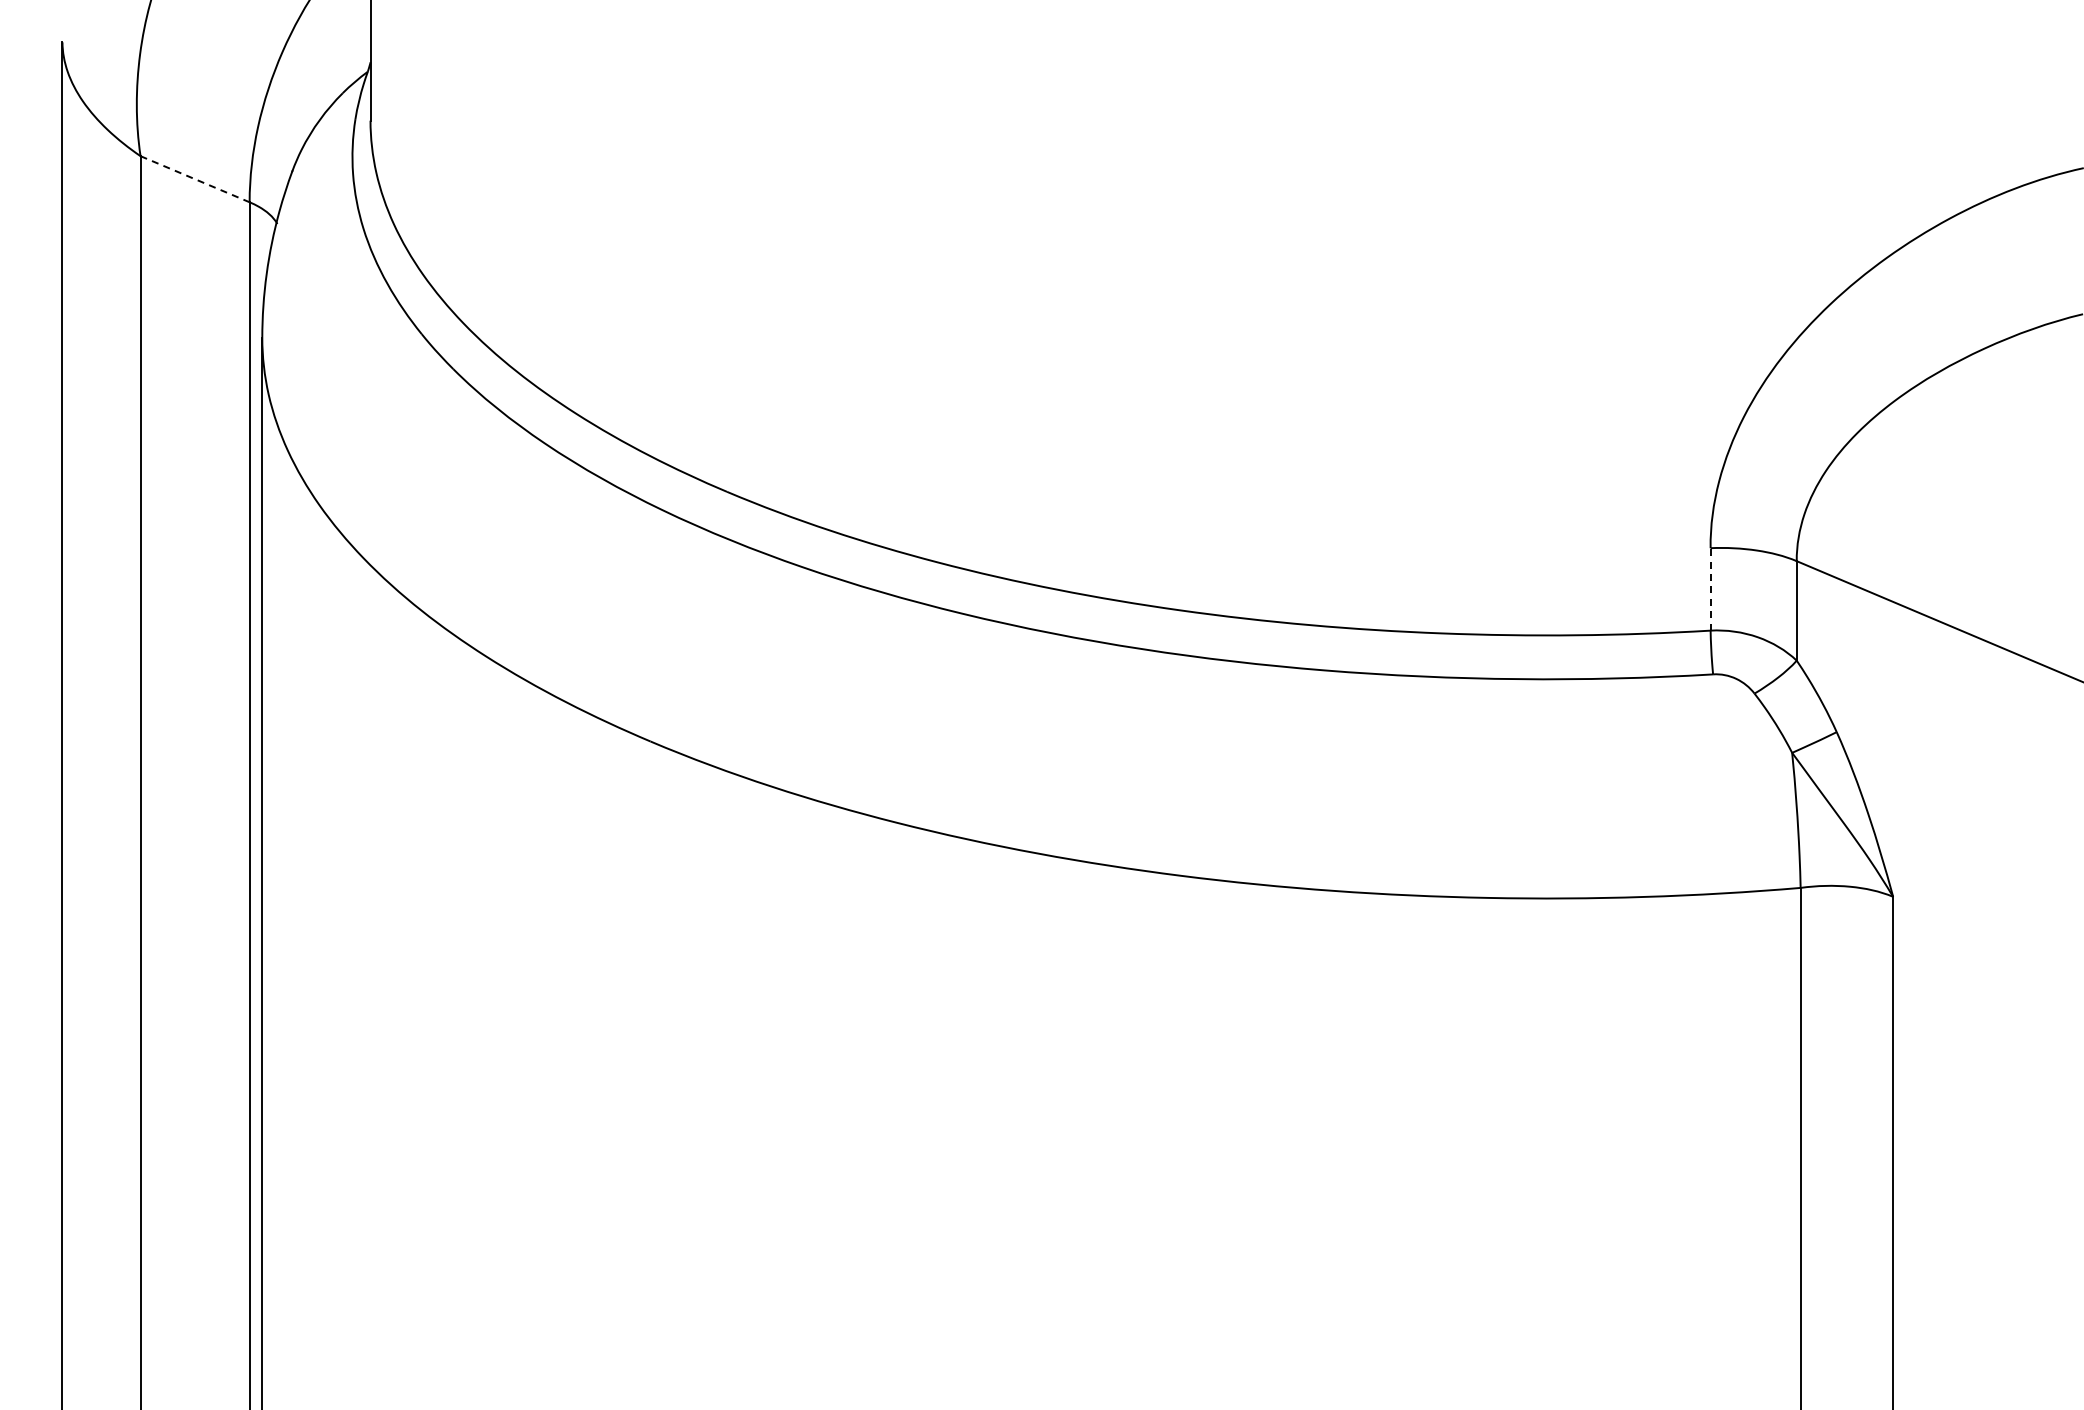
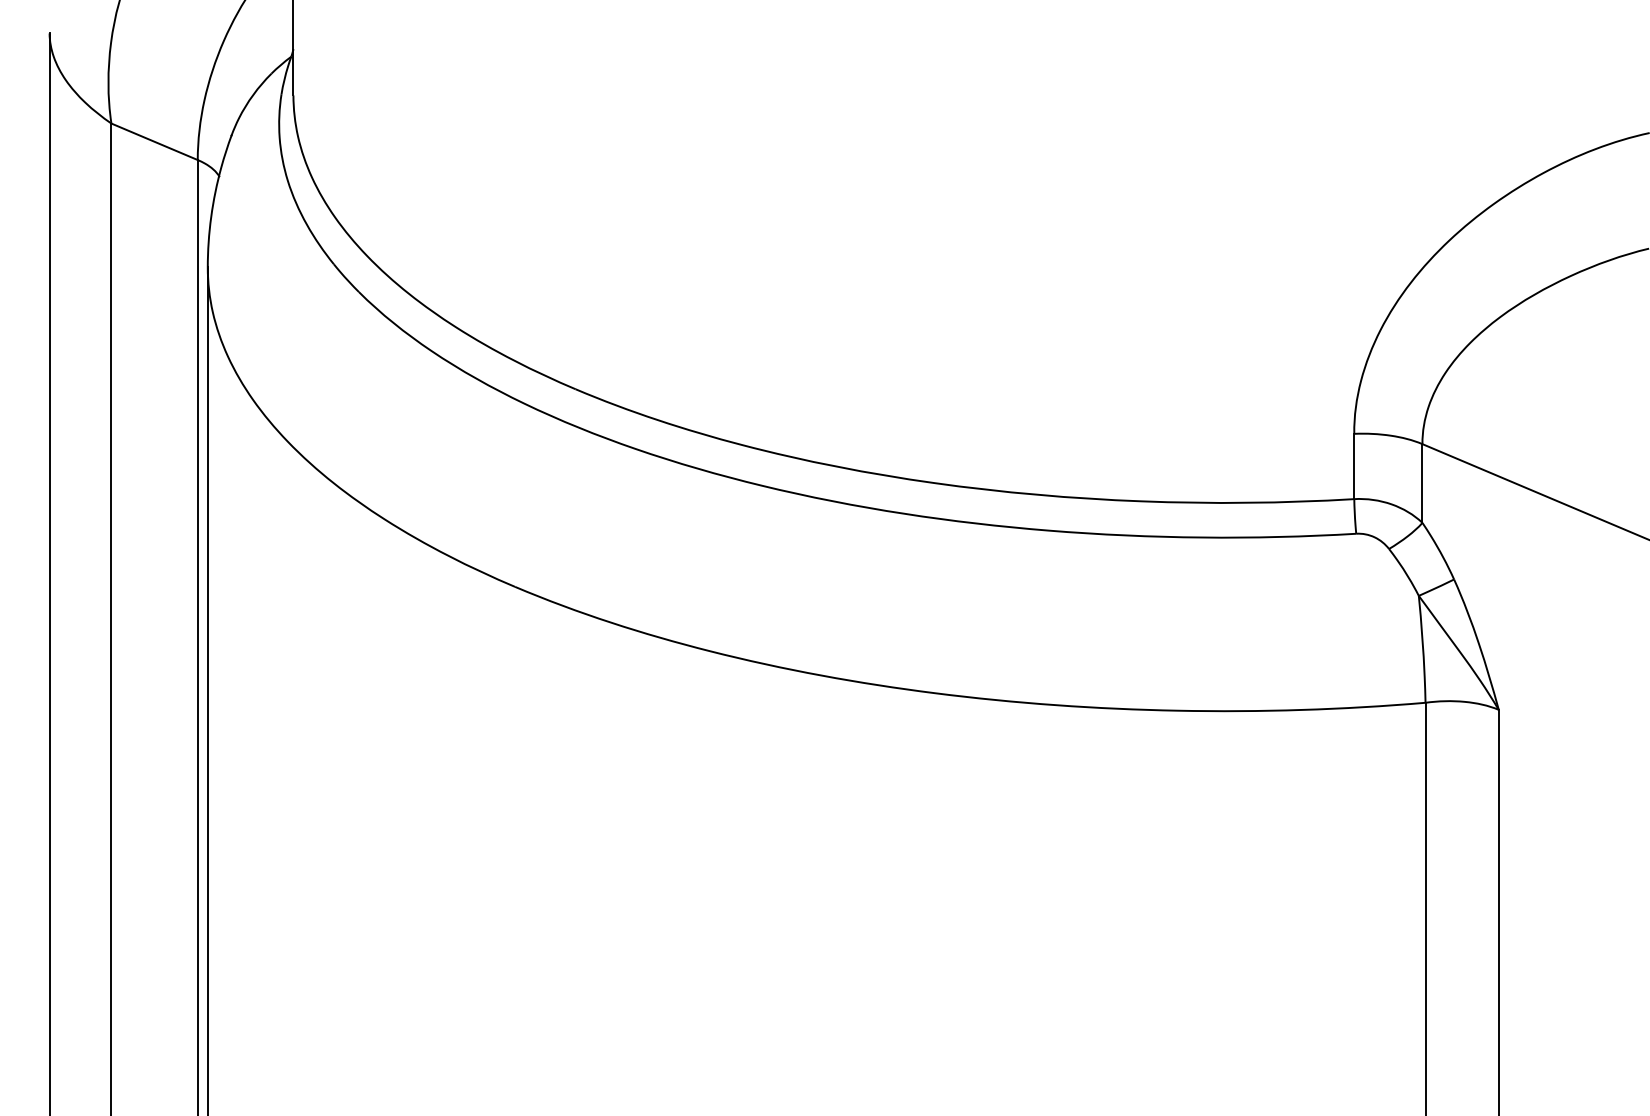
line: (195, 179) -> (154, 142), dashed -> solid
line: (1710, 588) -> (1354, 465), dashed -> solid

